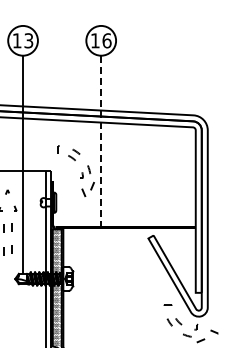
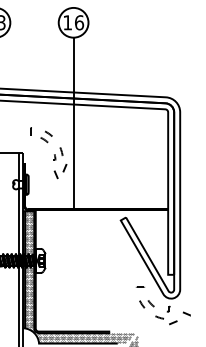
line: (101, 142) -> (73, 124), dashed -> solid

